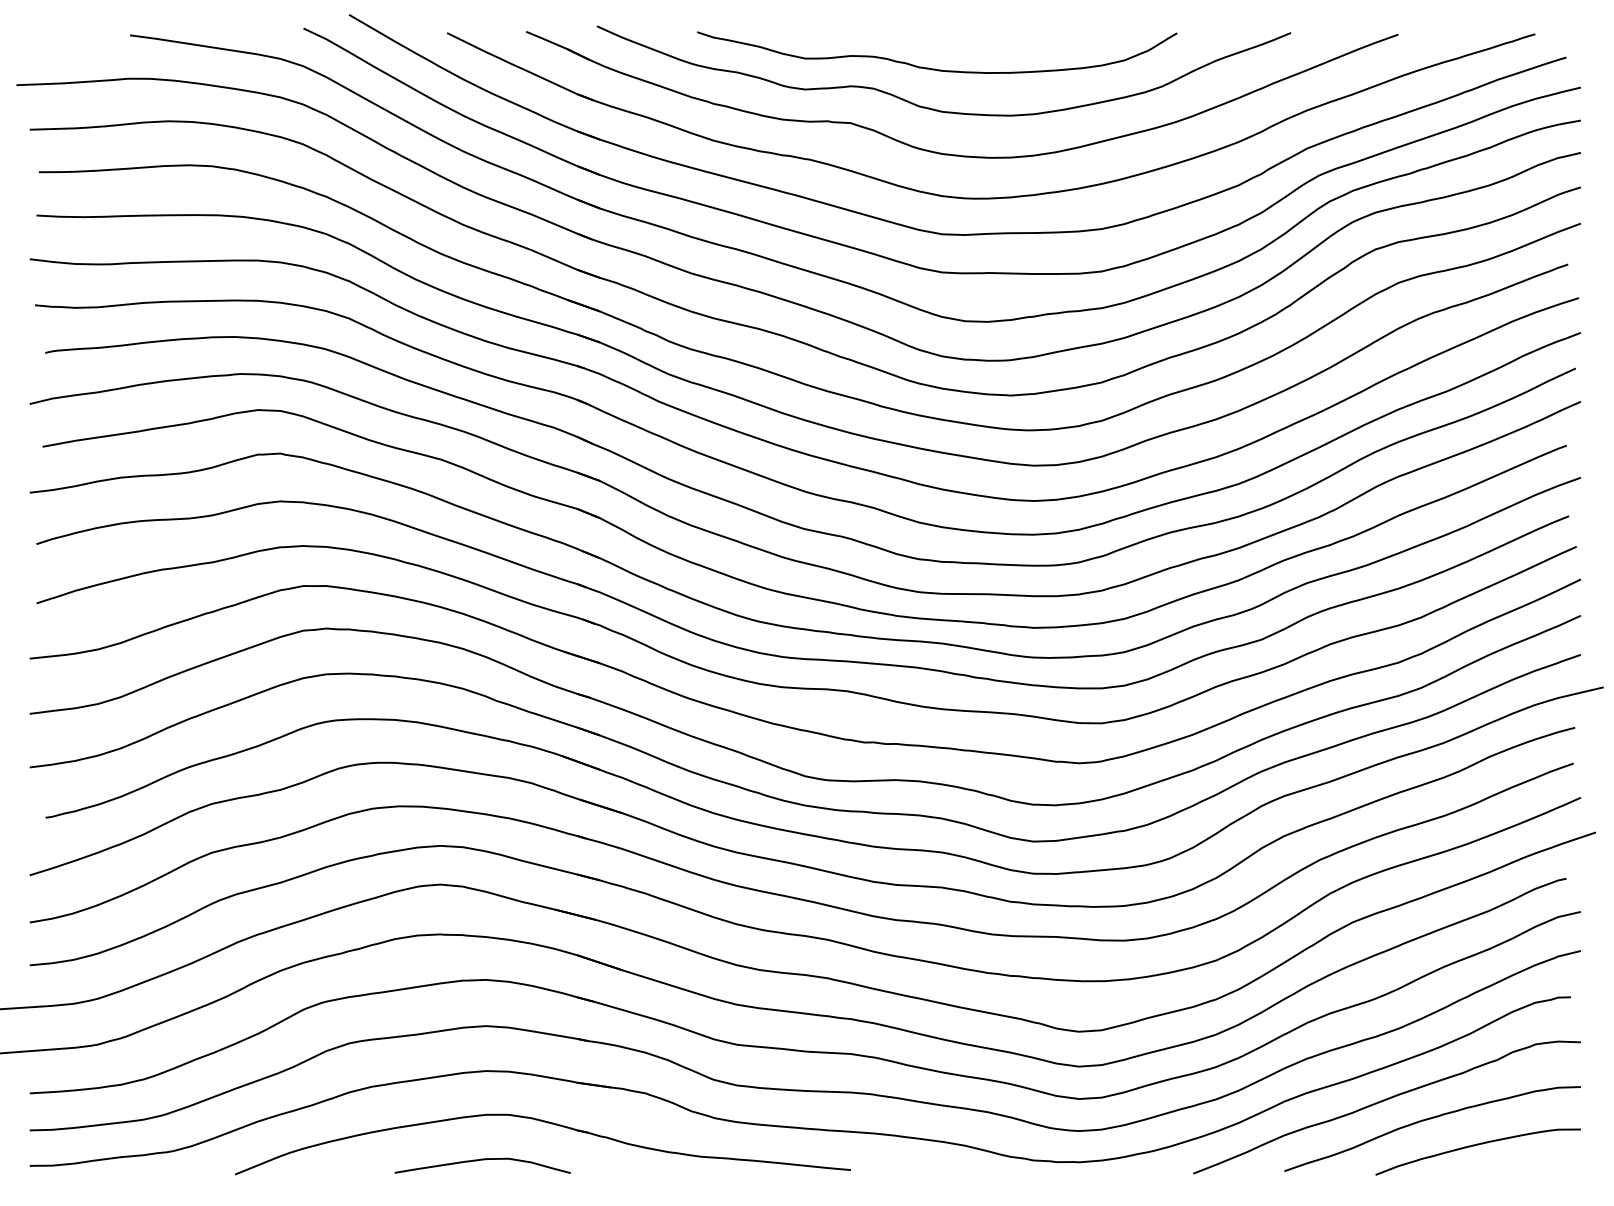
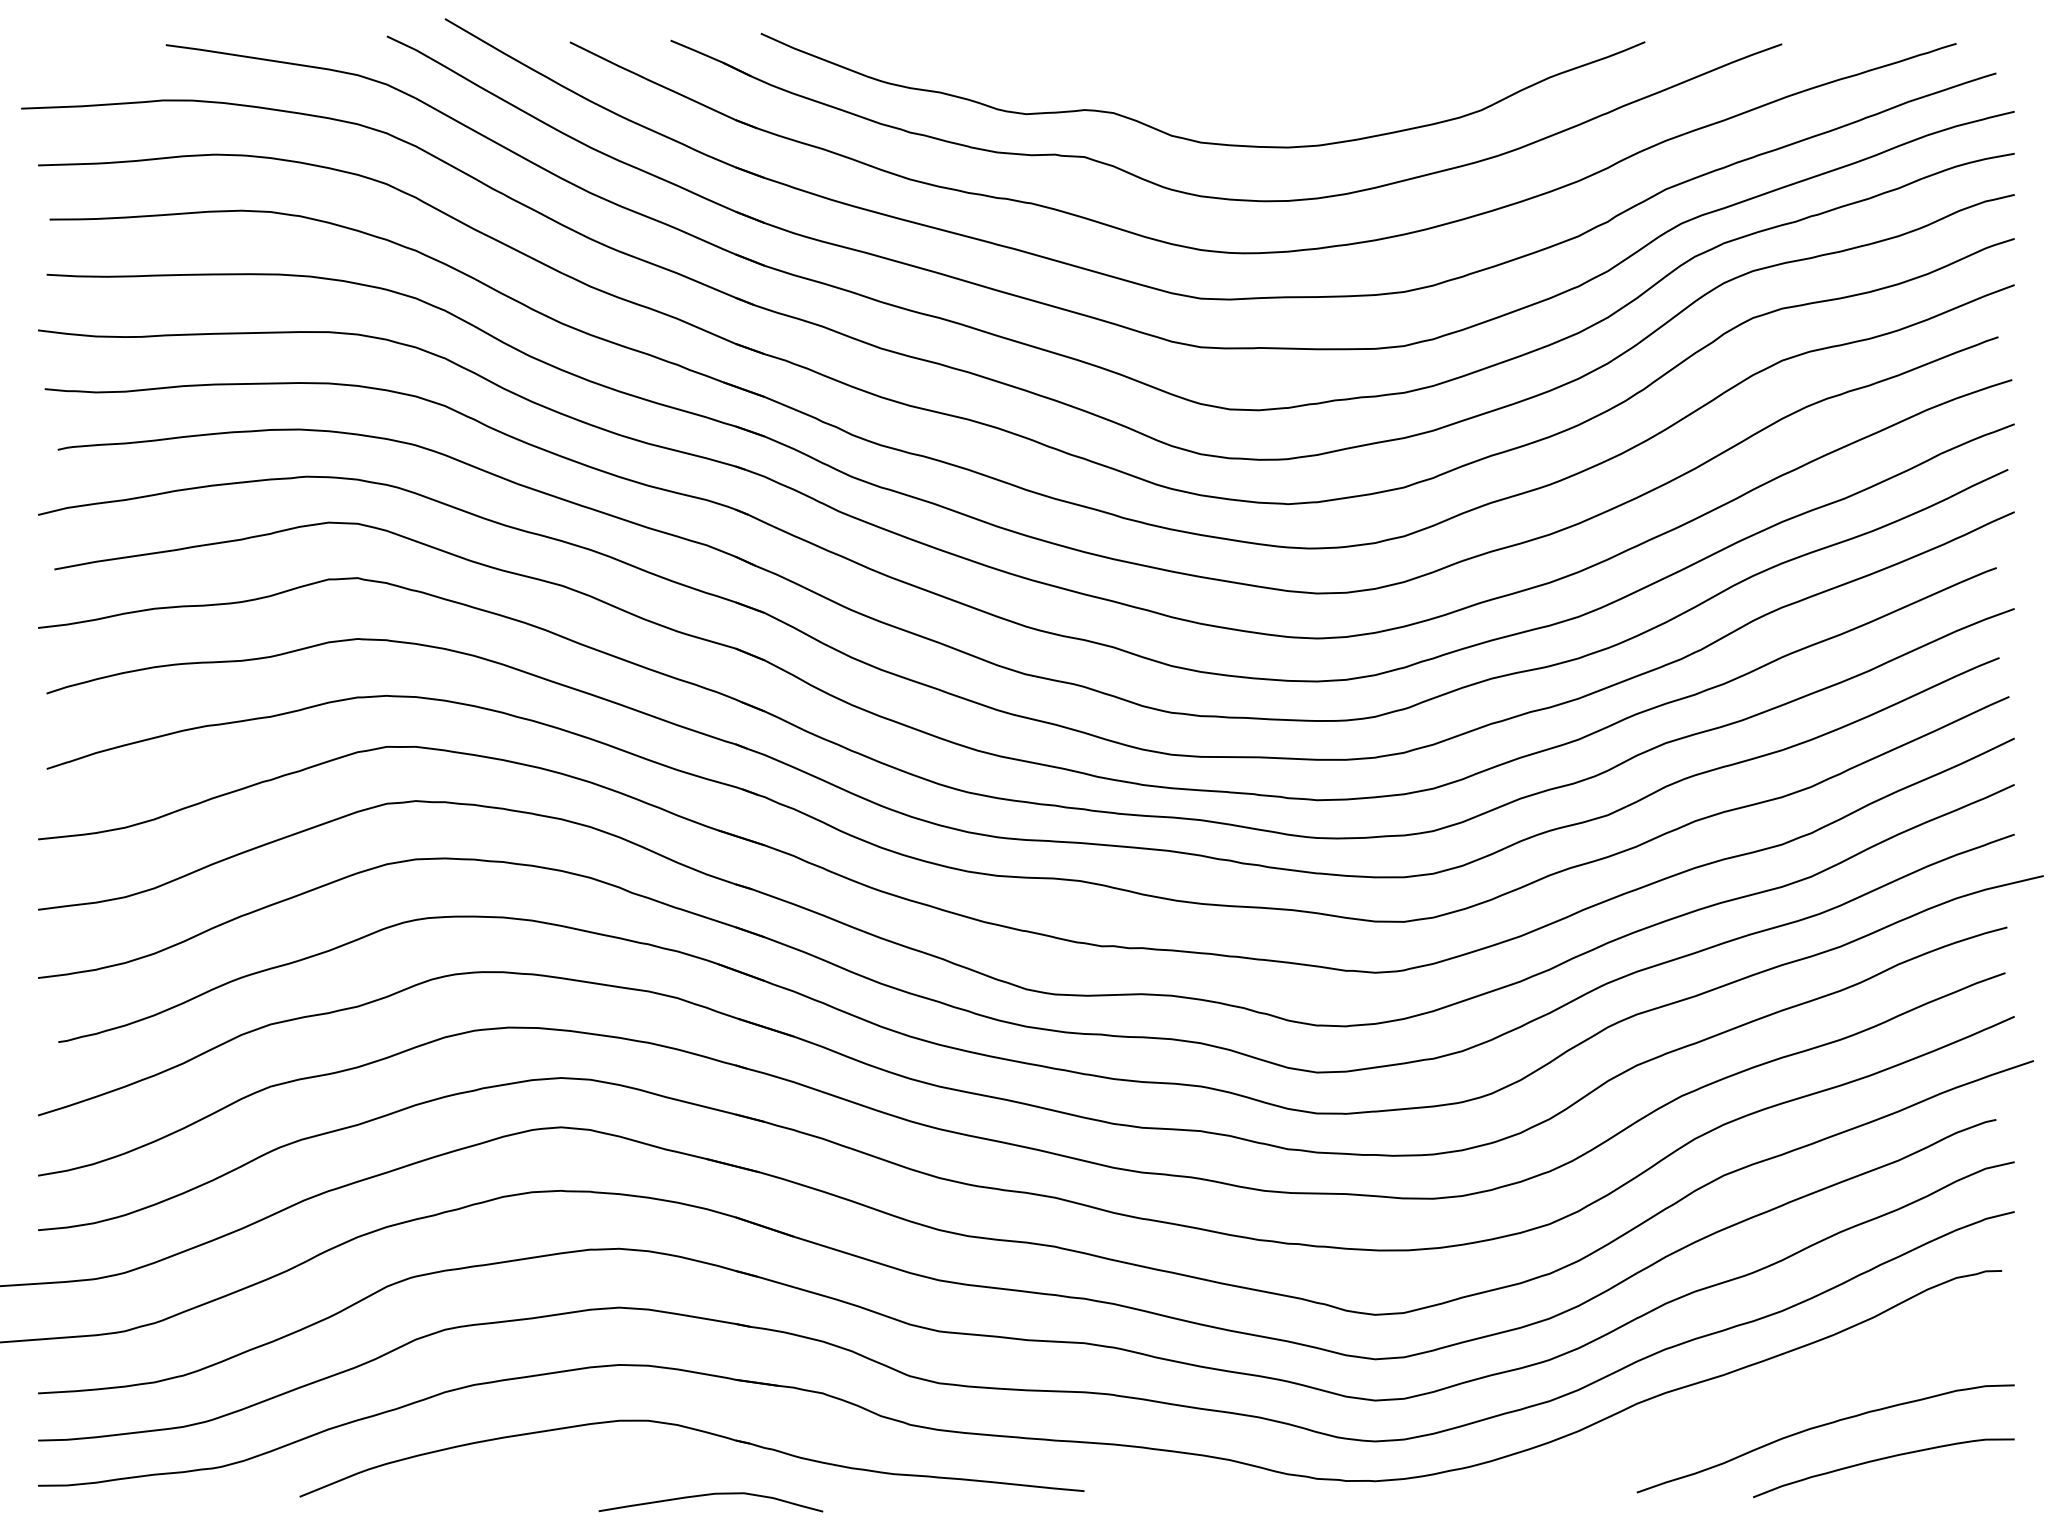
curve: (935, 68) -> (1192, 87), removed
curve: (1384, 1101) -> (1764, 1403), removed
curve: (482, 1160) -> (710, 1495), moved

